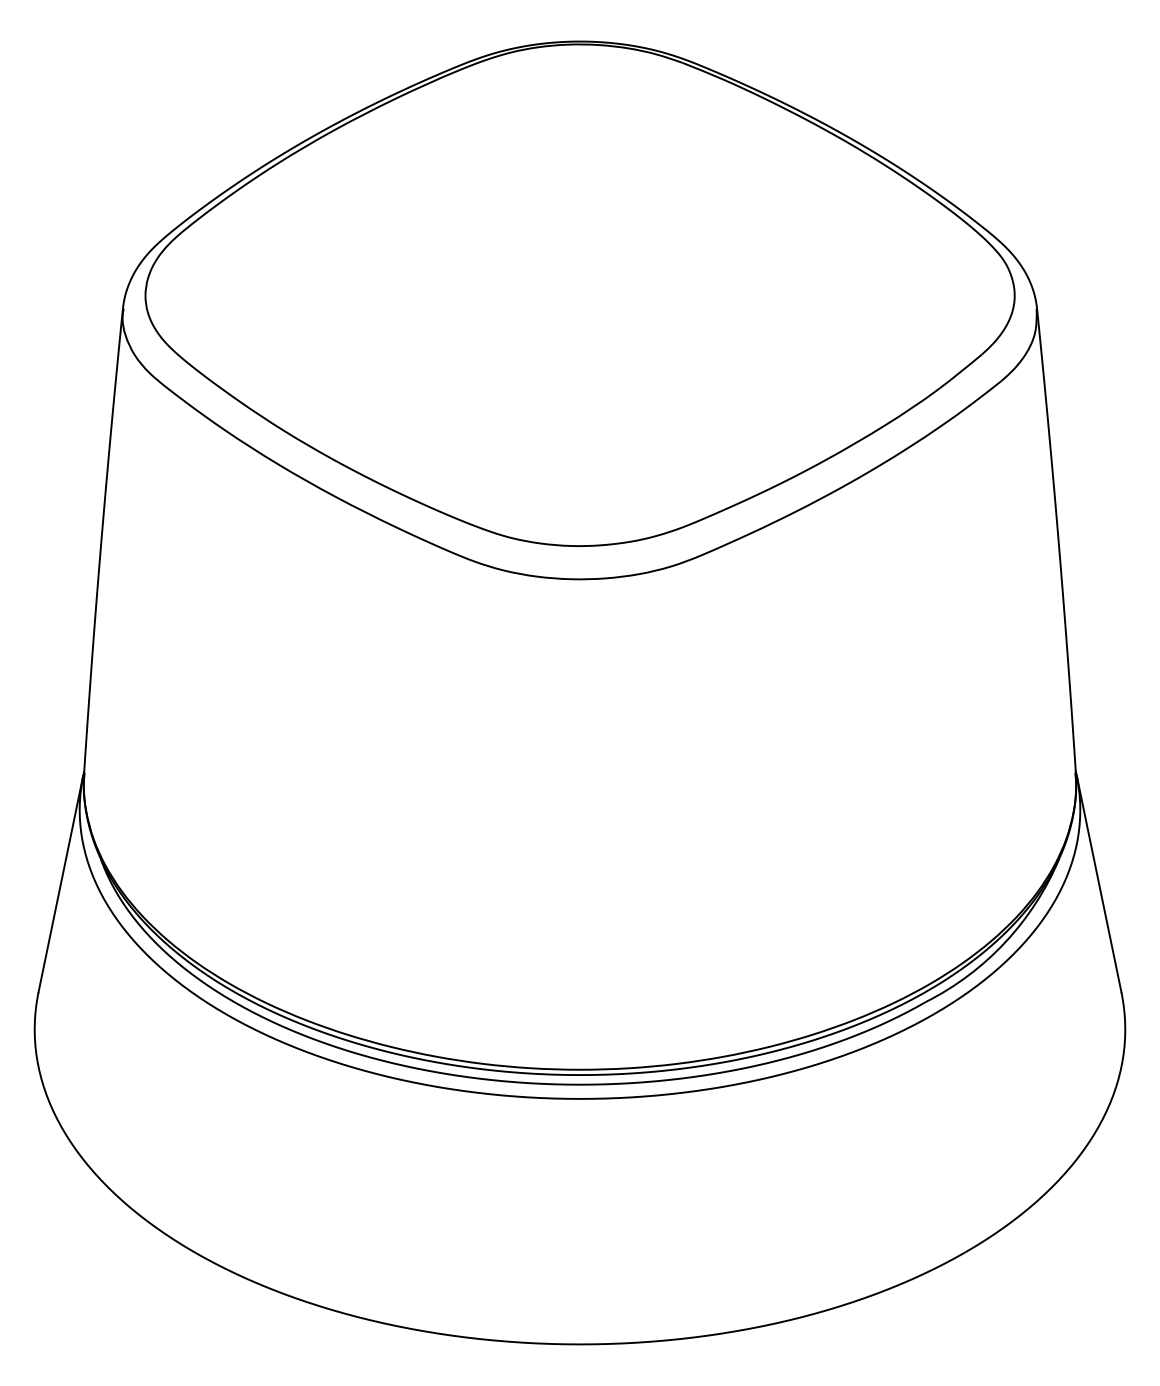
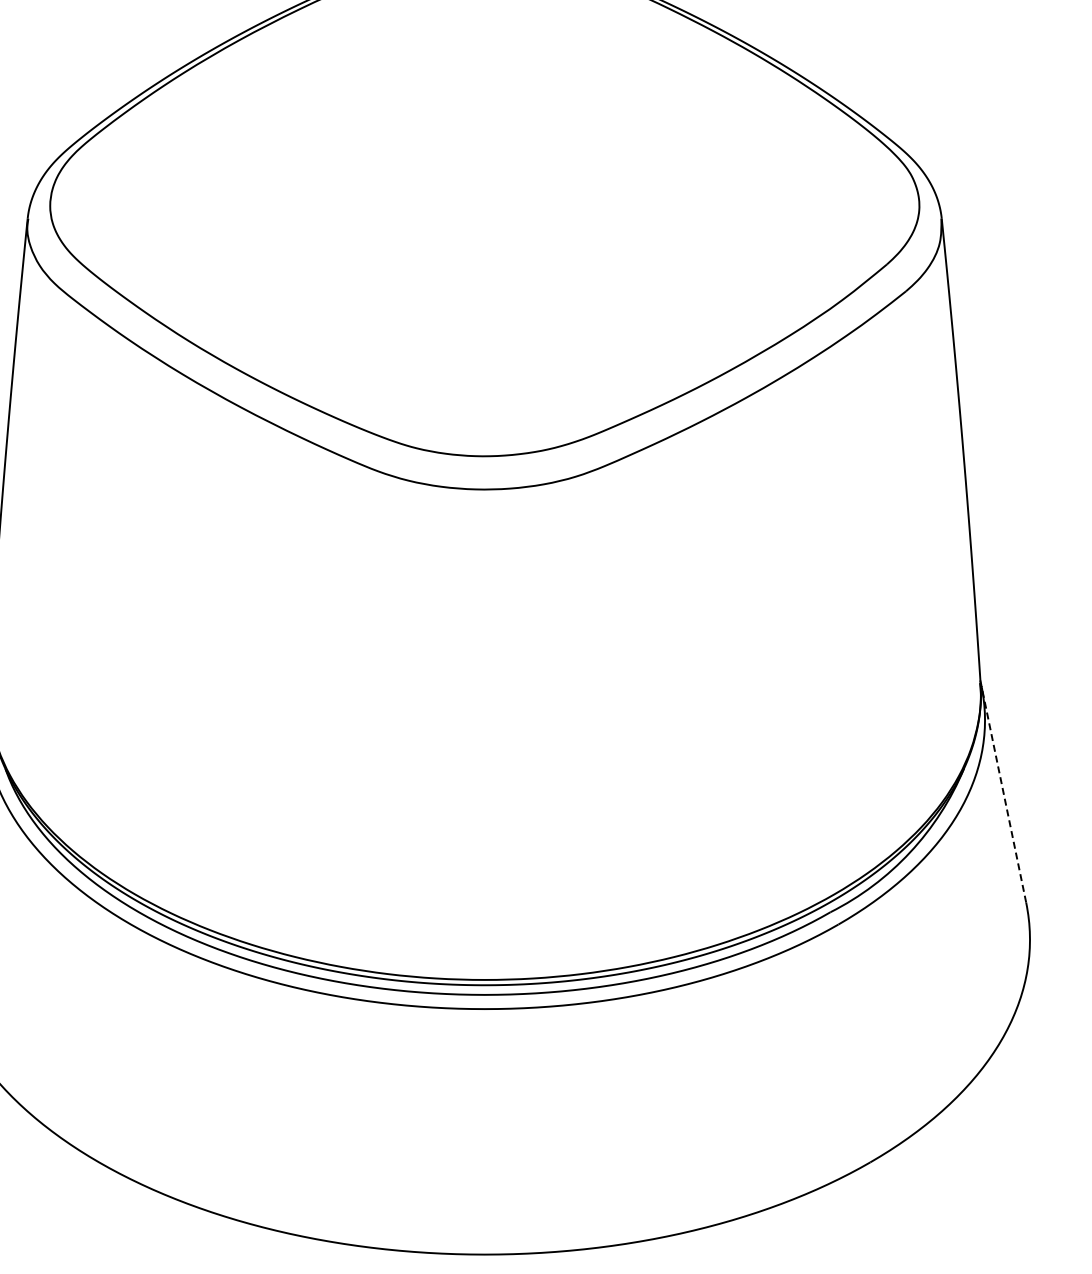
line: (1099, 884) -> (1004, 794), solid -> dashed

